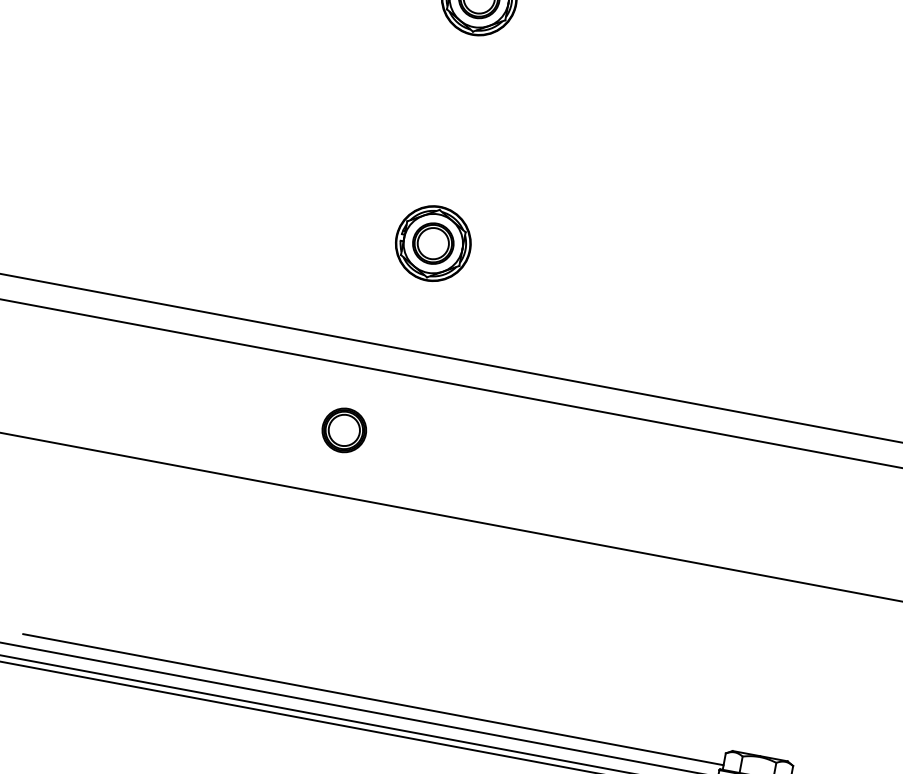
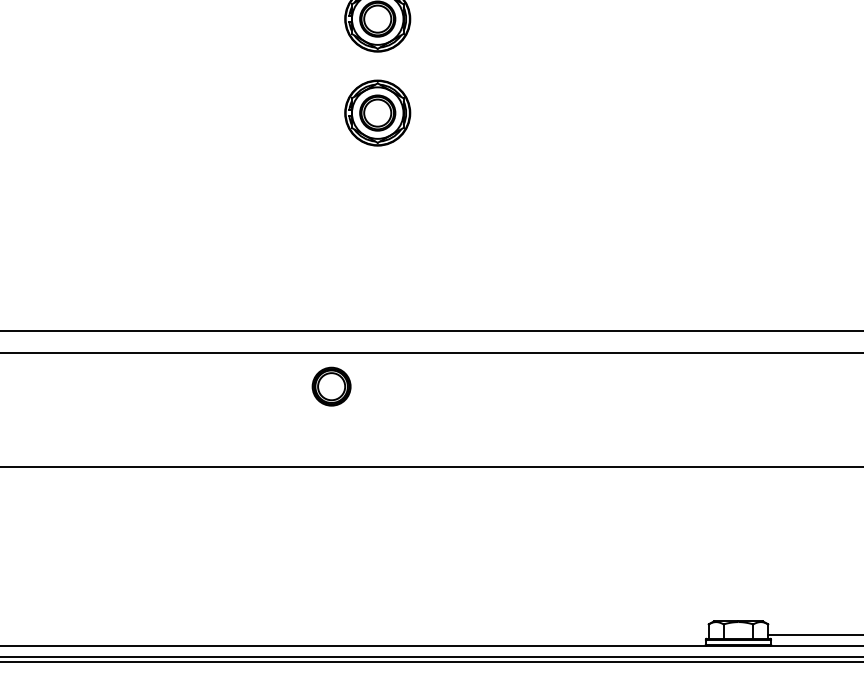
part: (433, 242) -> (377, 112), moved
part: (344, 430) -> (331, 386), moved
line: (373, 699) -> (399, 634), removed

